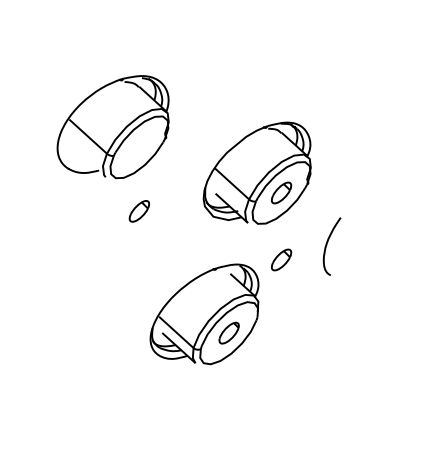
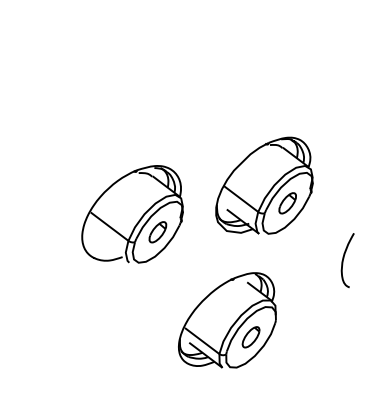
part: (112, 127) -> (131, 216), moved
part: (331, 246) -> (347, 260), moved
part: (281, 259) -> (293, 264), removed

